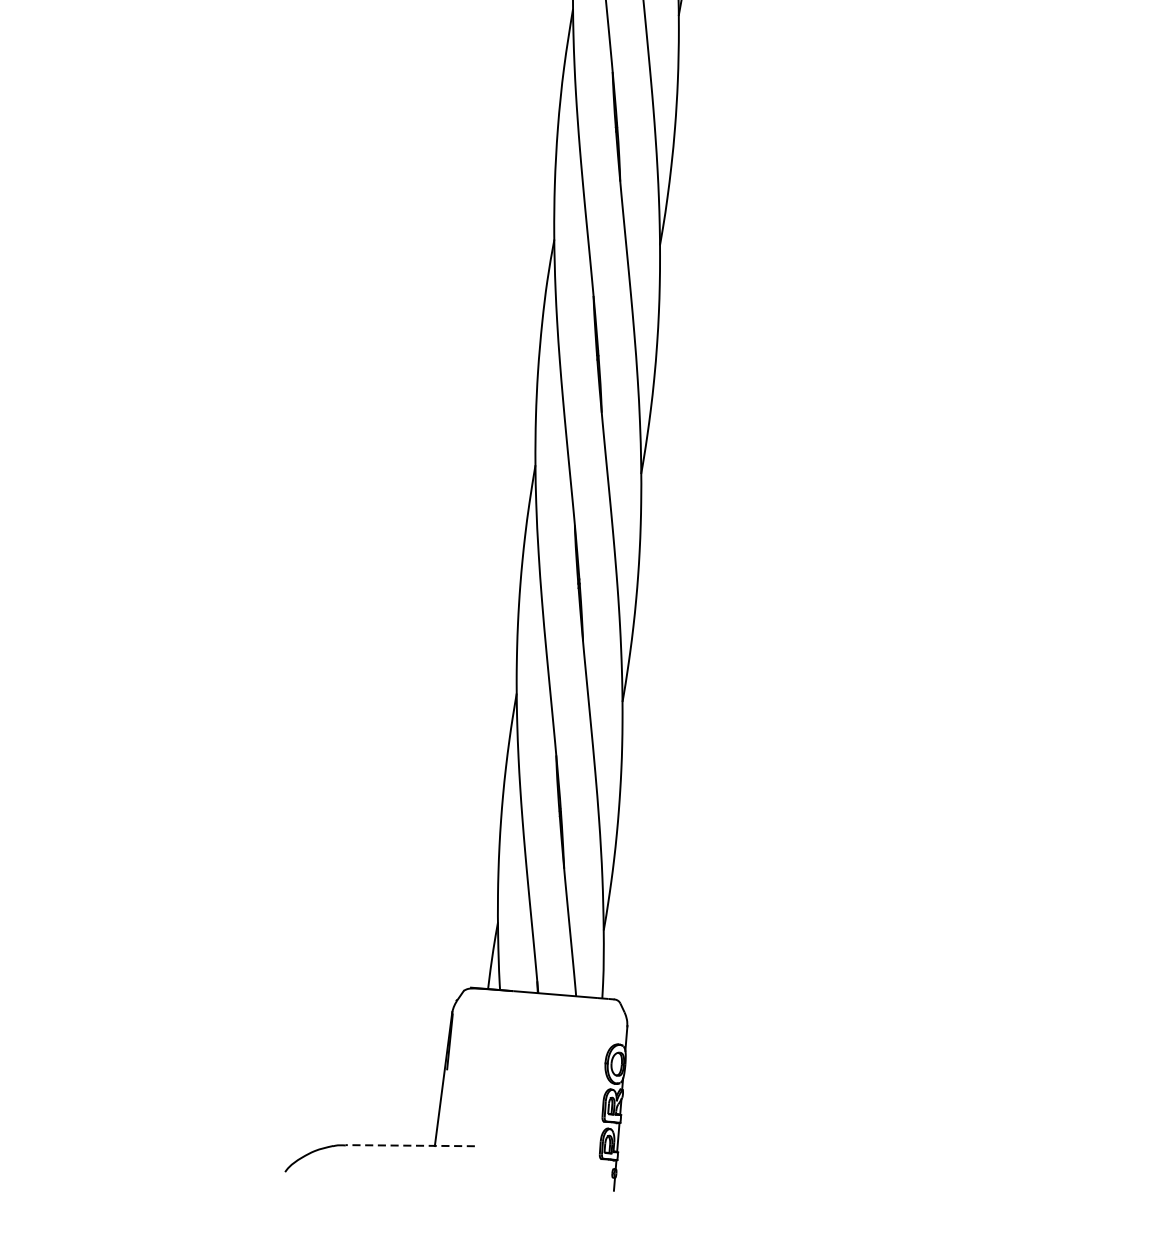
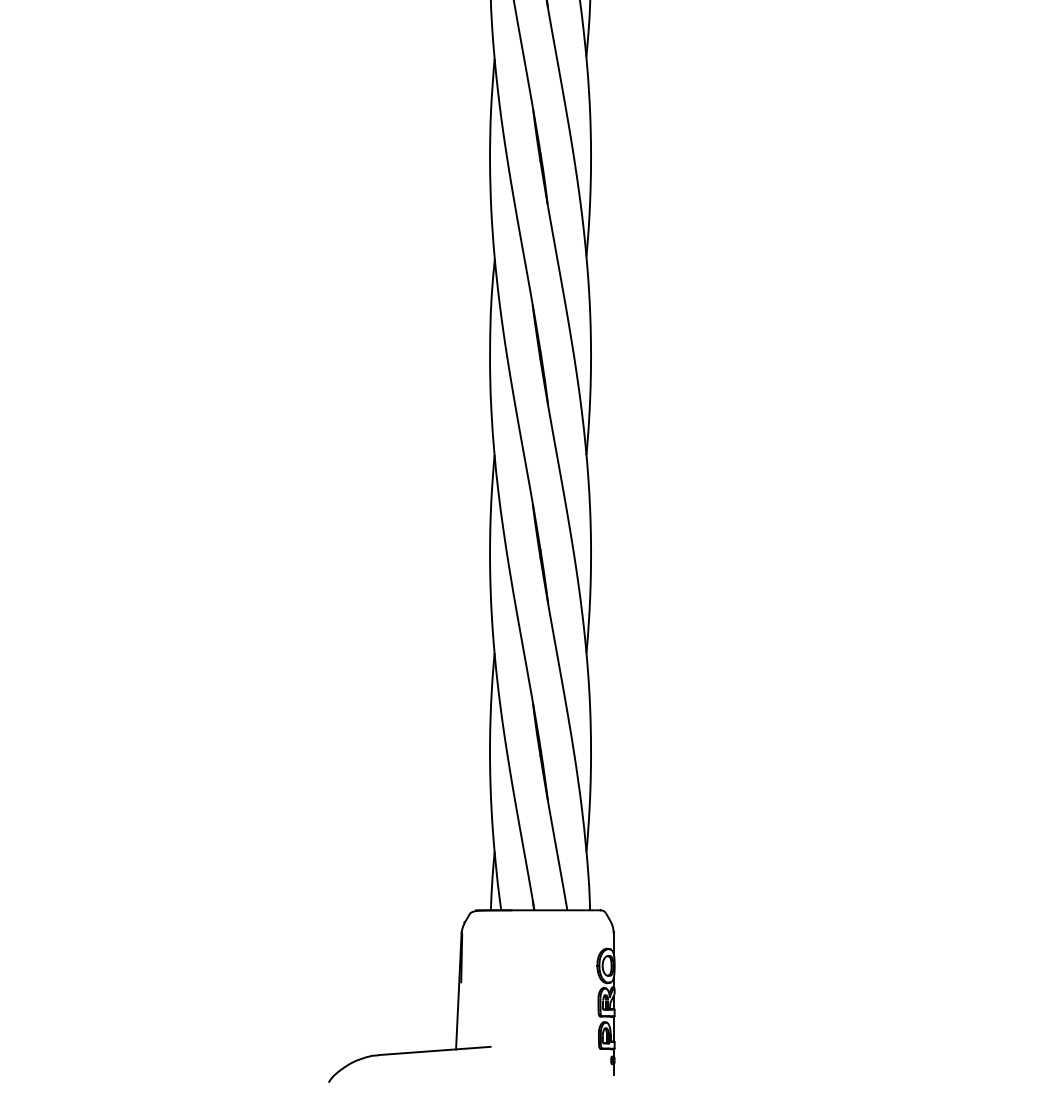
line: (409, 1145) -> (434, 1050), dashed -> solid

